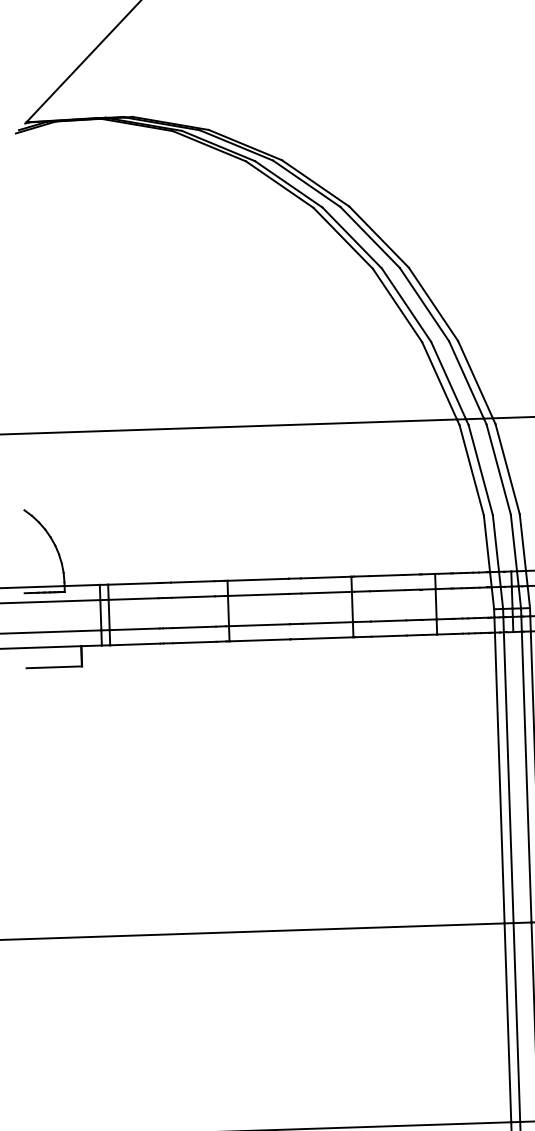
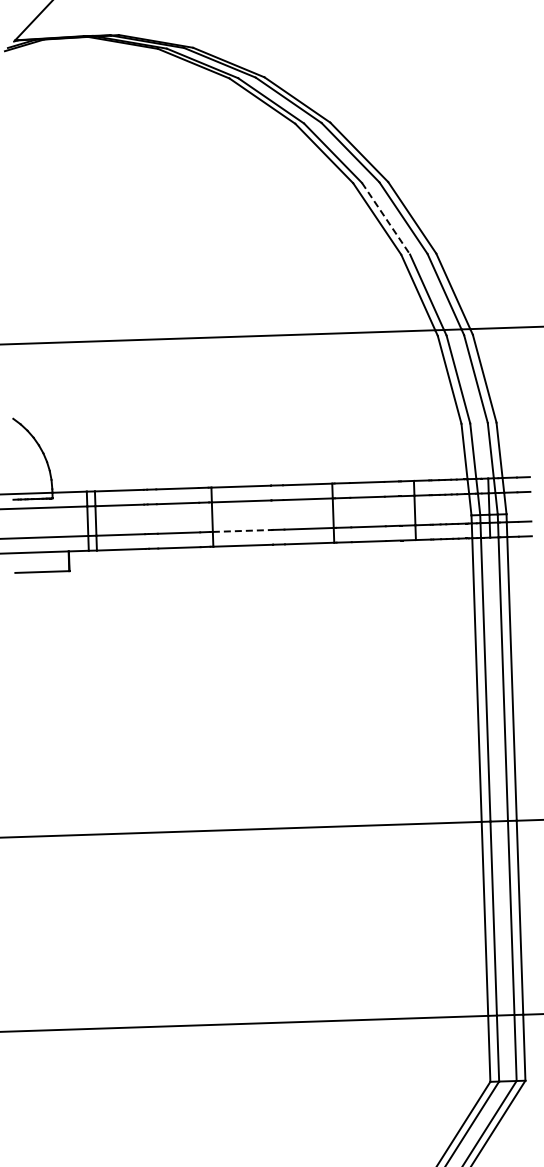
line: (407, 305) -> (386, 219), solid -> dashed
line: (259, 624) -> (242, 530), solid -> dashed

